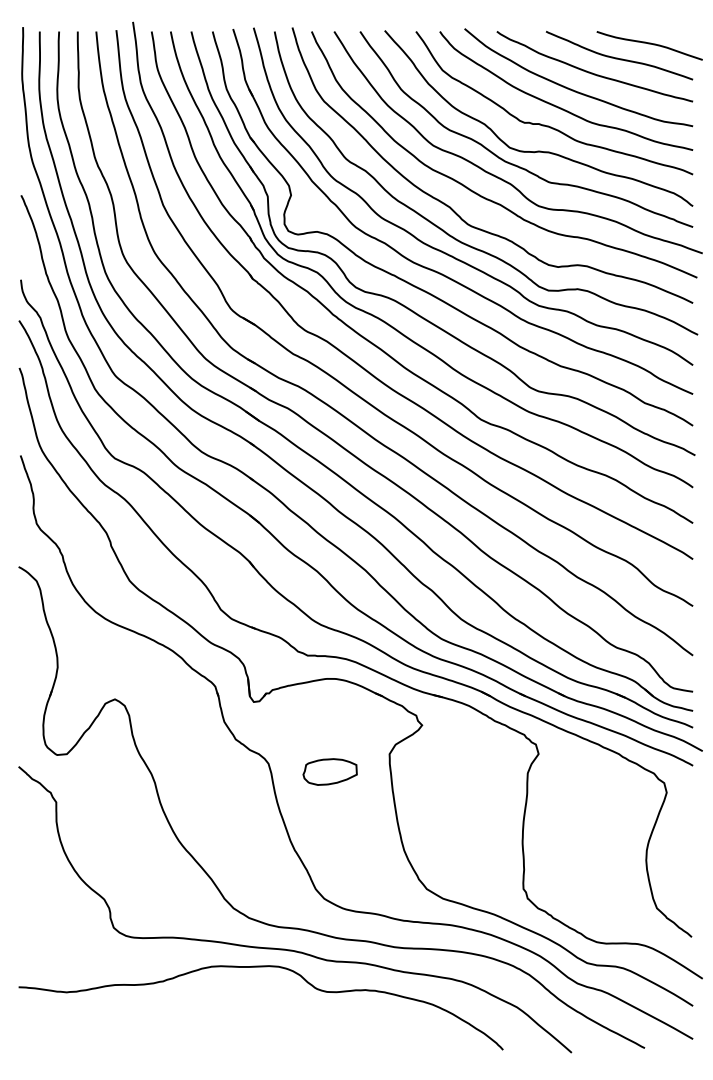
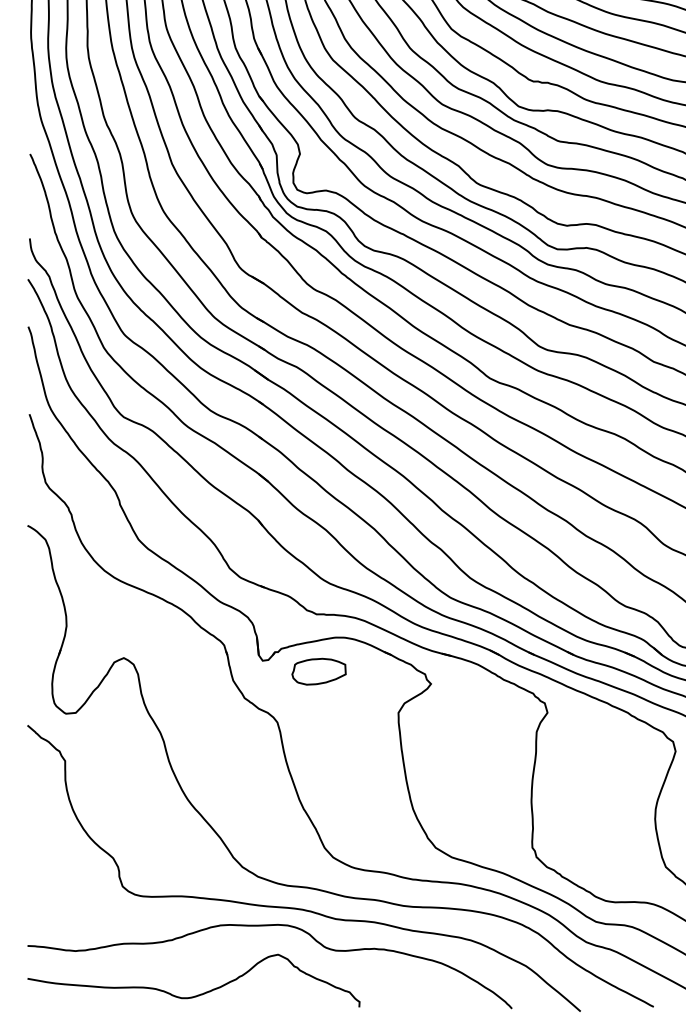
part: (329, 771) -> (318, 671), moved
curve: (189, 1035) -> (198, 994), added

